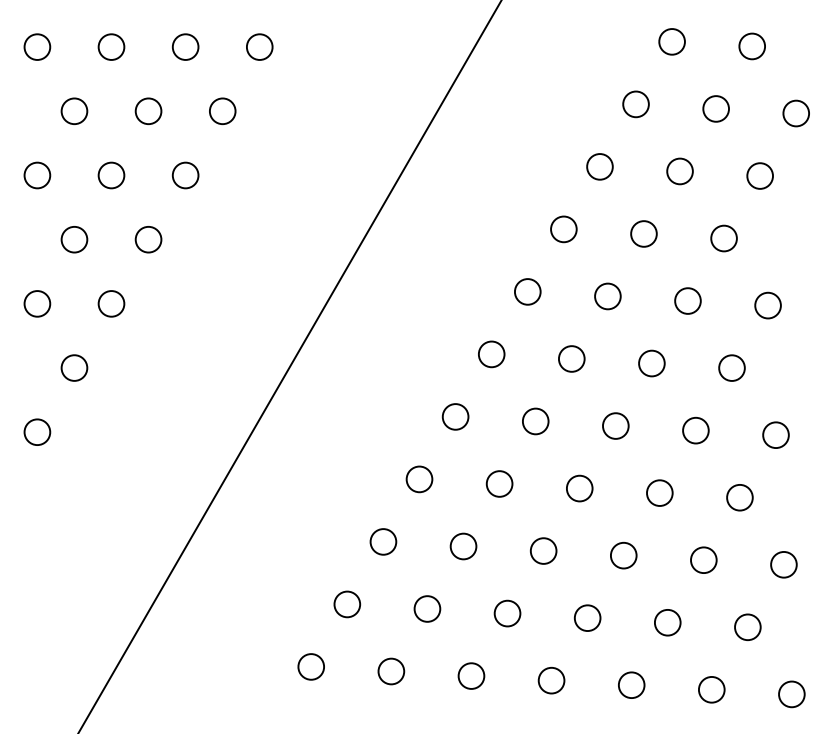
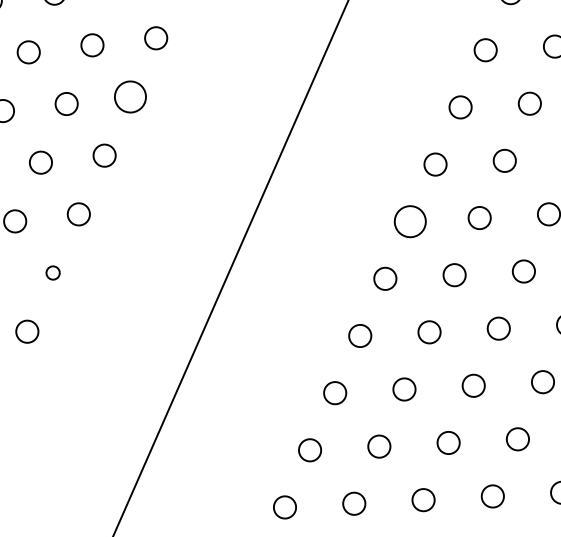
circle: (185, 175) -> (130, 97), size x1.4
circle: (491, 354) -> (410, 221), size x1.4
circle: (74, 367) -> (53, 272), size x0.6

